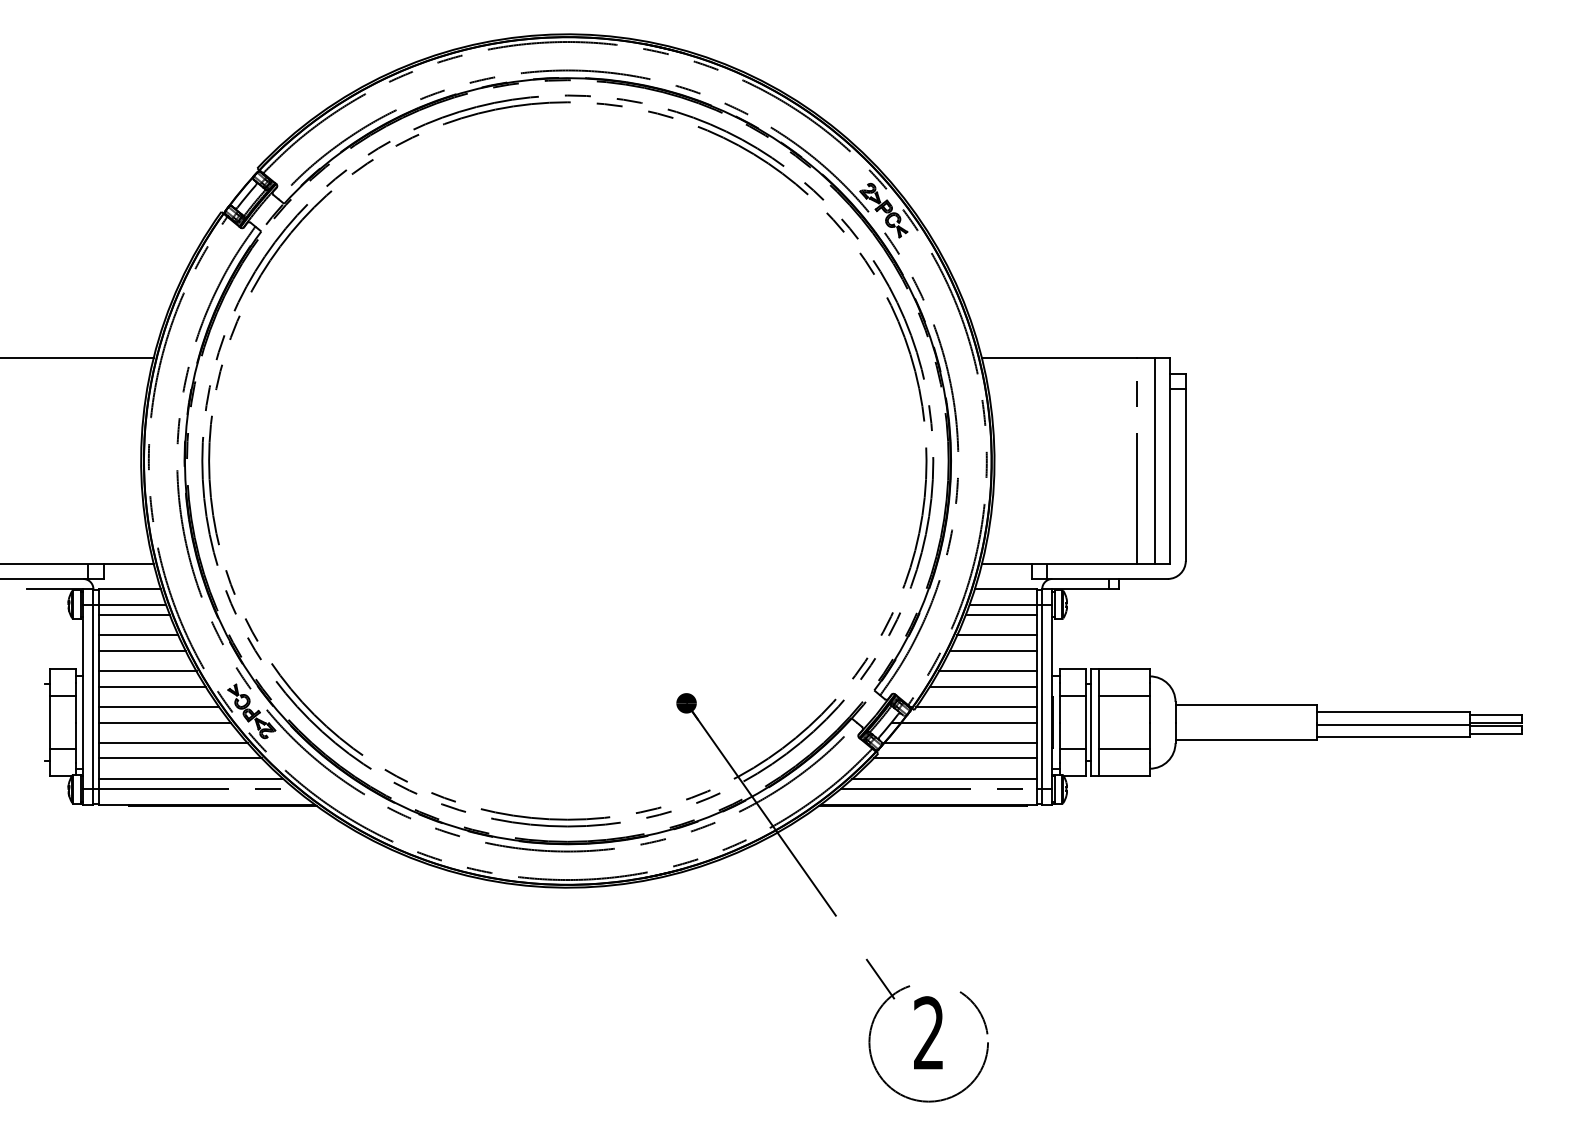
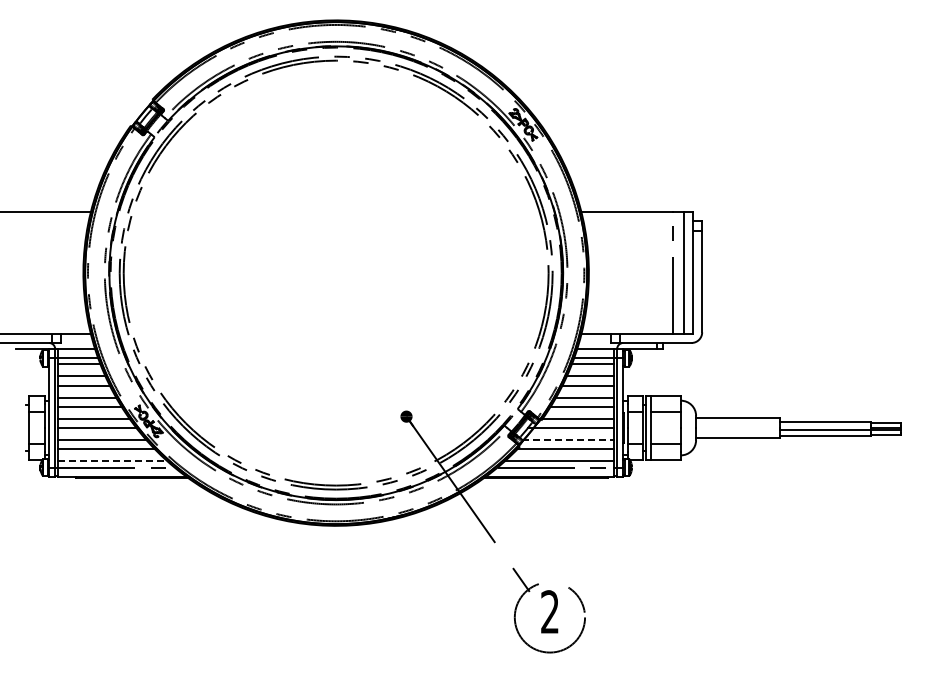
line: (960, 743) -> (568, 440), solid -> dashed
line: (190, 779) -> (112, 461), solid -> dashed

